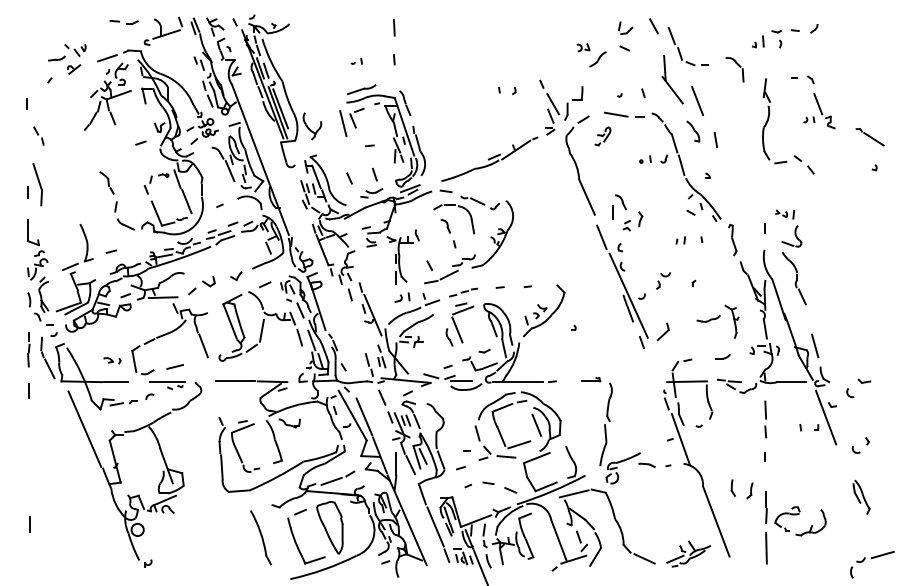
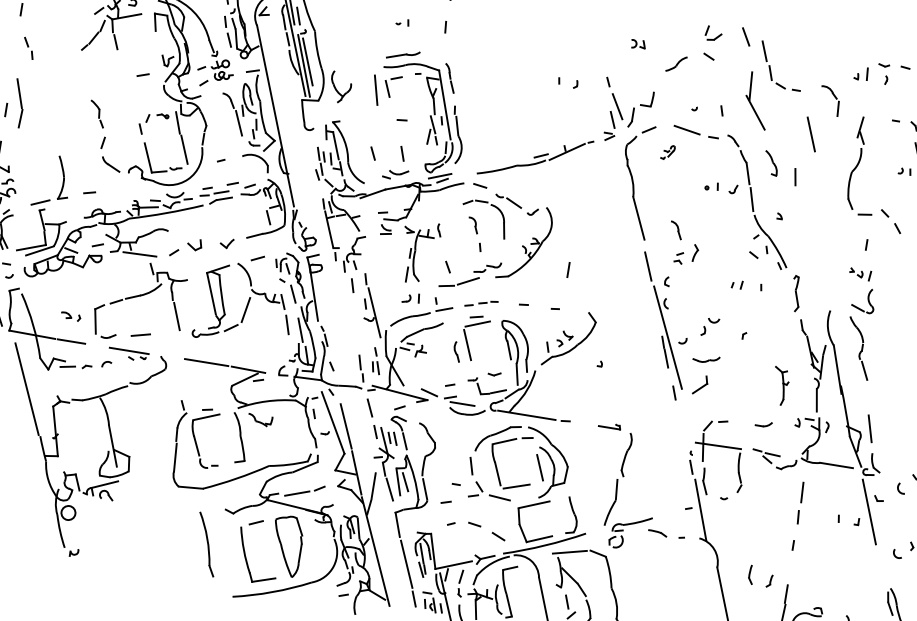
part: (583, 47) -> (638, 44), moved
line: (697, 101) -> (811, 134), moved
part: (602, 136) -> (667, 152), size x0.7
line: (612, 212) -> (568, 270), moved
line: (764, 228) -> (866, 245), moved
part: (708, 318) -> (706, 358), moved
part: (749, 490) -> (769, 580), size x0.7

